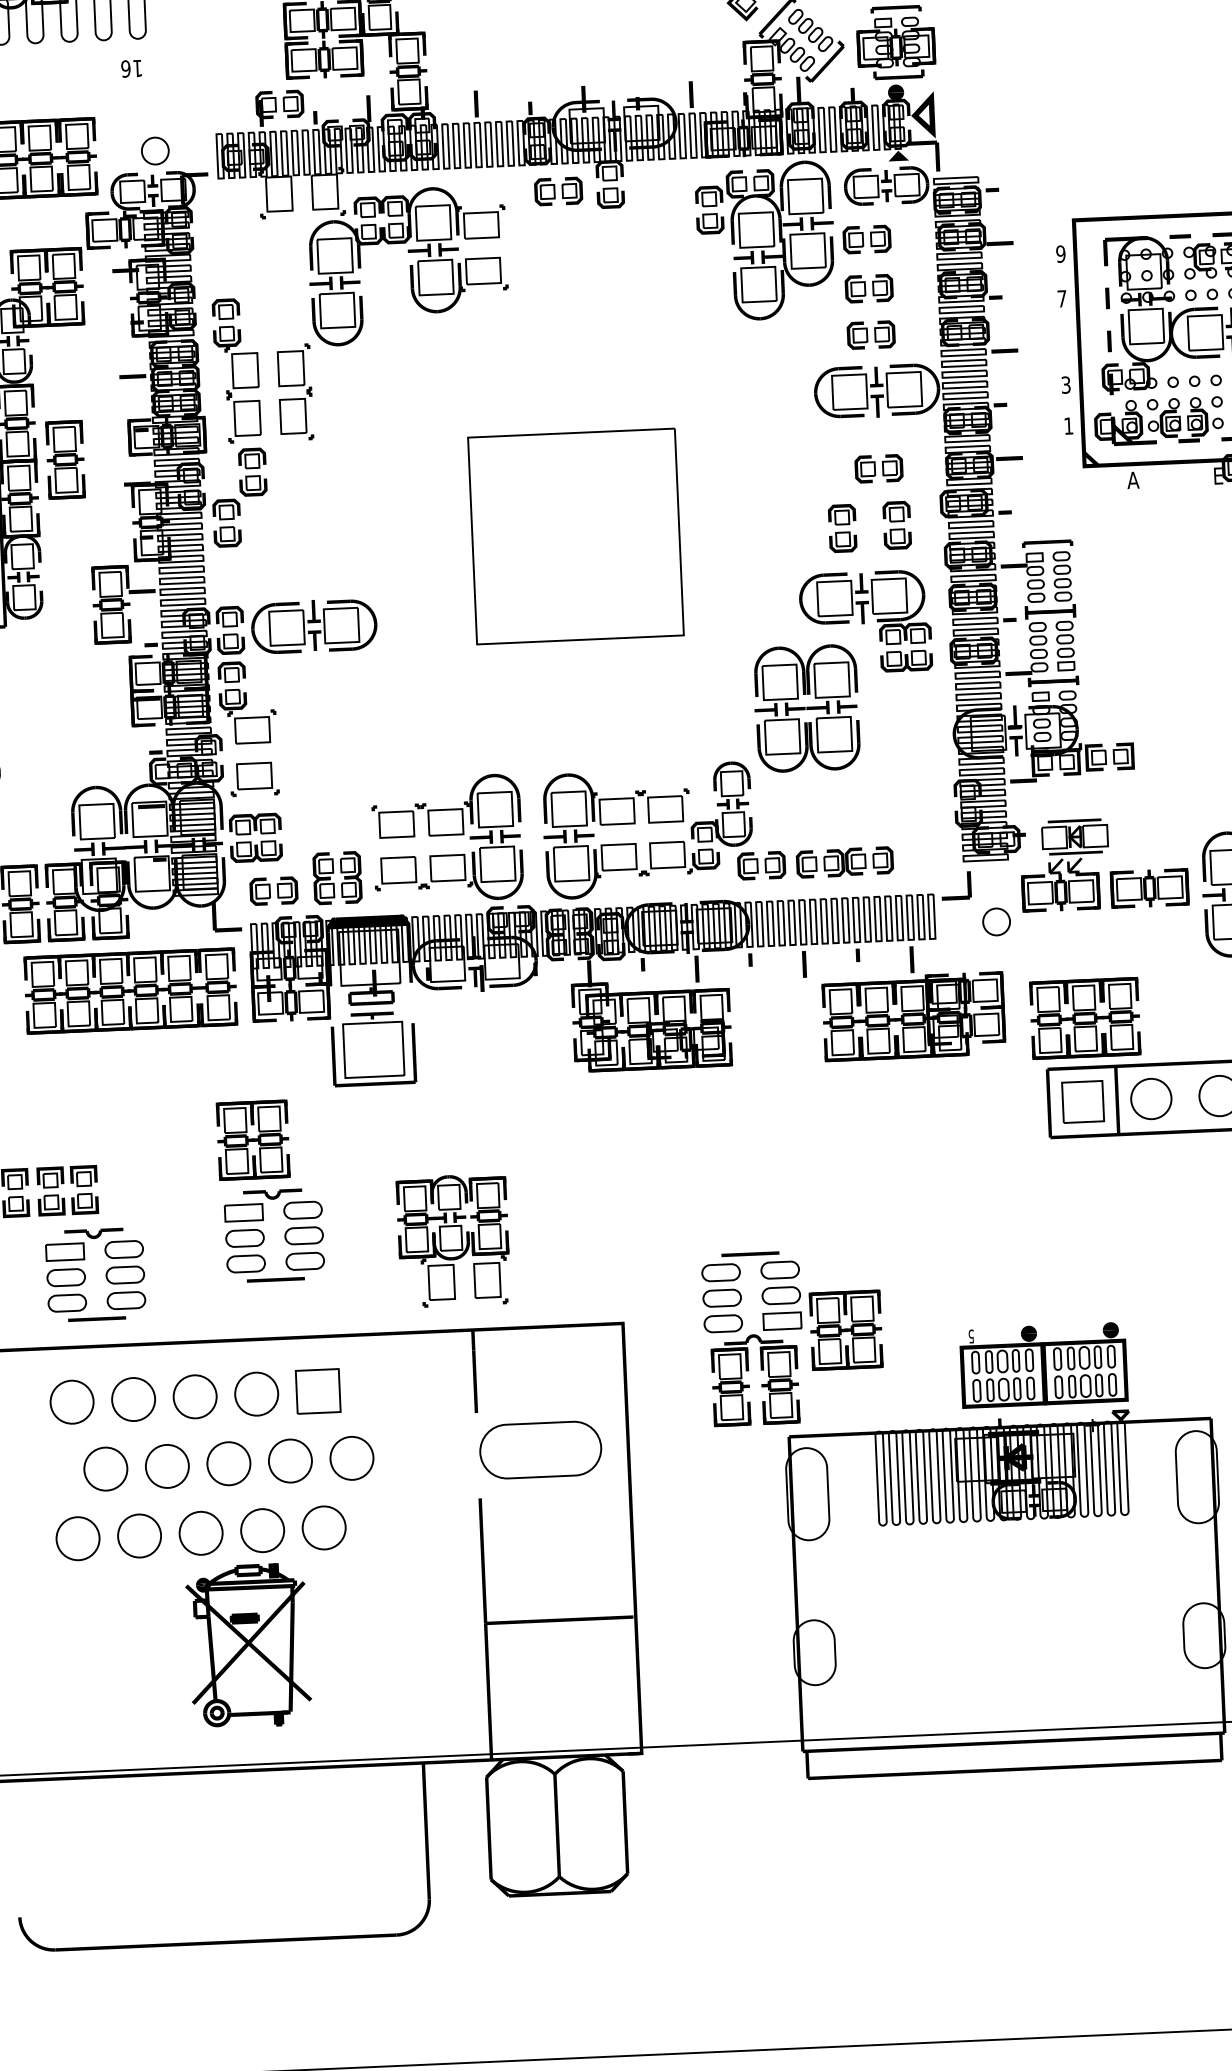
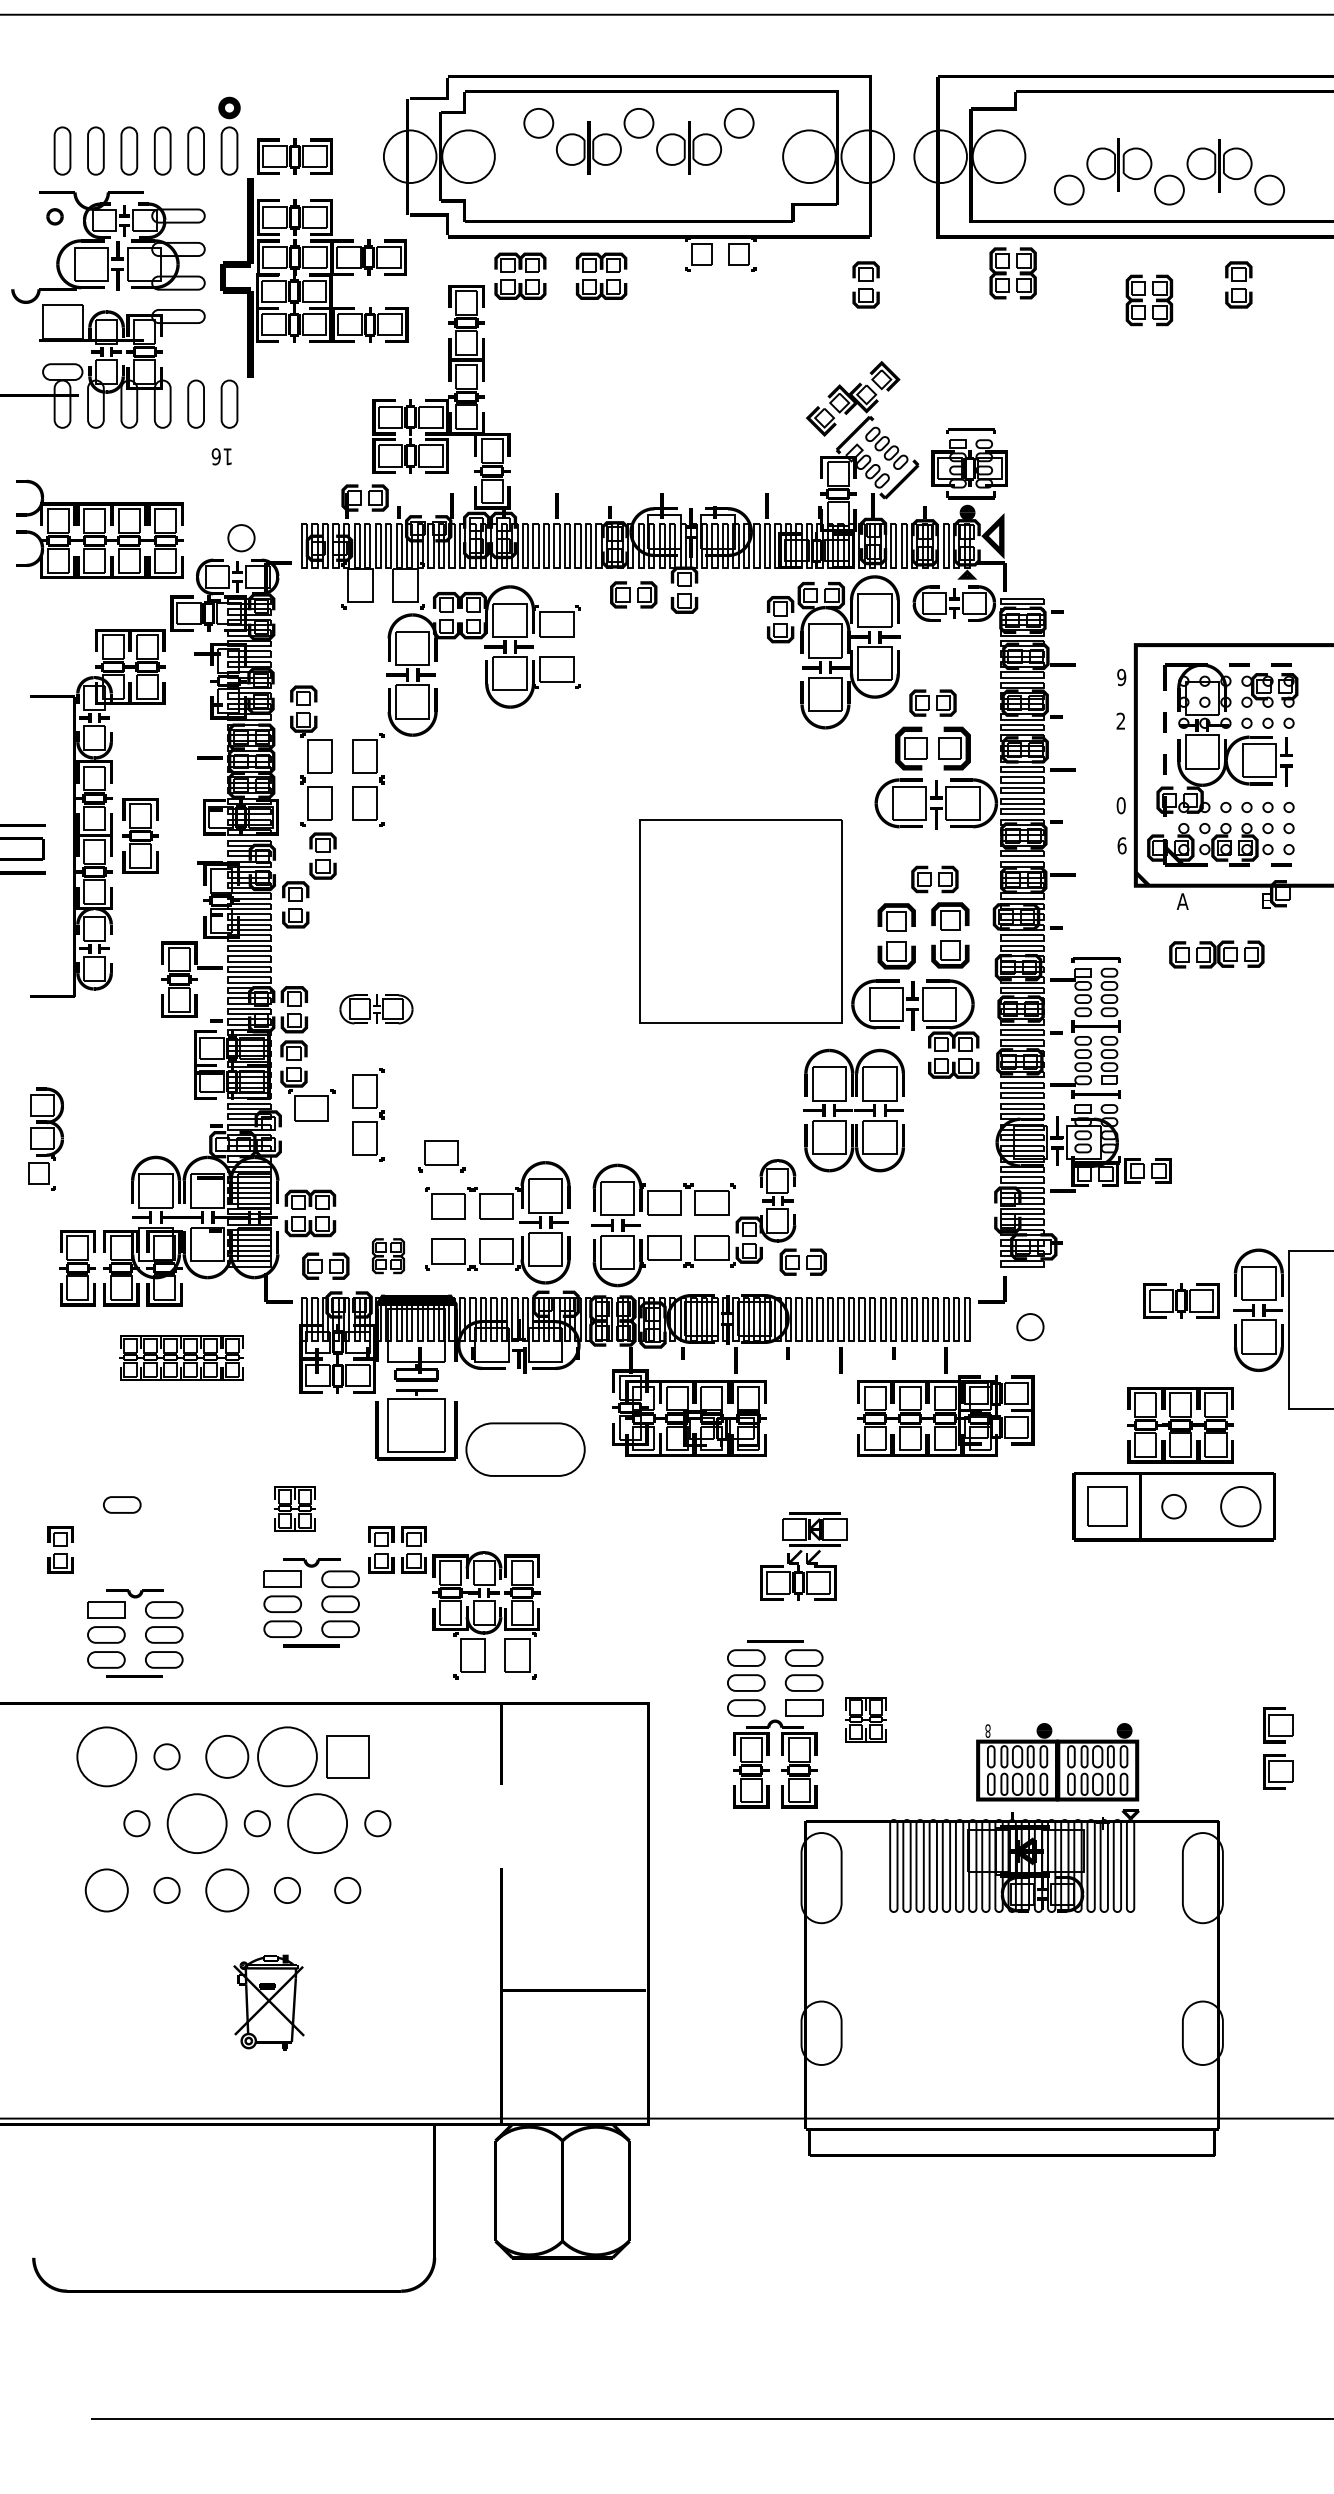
part: (866, 239) -> (932, 654), removed
text: (1061, 298) -> (1120, 720), 7 -> 2
part: (870, 335) -> (932, 748), size x1.6
text: (1065, 384) -> (1120, 805), 3 -> 0
text: (1068, 425) -> (1121, 845), 1 -> 6
part: (896, 525) -> (949, 935), size x1.4
part: (842, 527) -> (896, 935), size x1.4
part: (575, 536) -> (740, 921), moved
part: (314, 625) -> (376, 1008), size x0.6
part: (310, 734) -> (368, 1114), added
part: (254, 779) -> (441, 1156), moved
part: (844, 862) -> (1216, 954), moved
part: (1064, 865) -> (803, 1556), moved
part: (337, 877) -> (388, 1255), size x0.7
part: (130, 990) -> (181, 1357), size x0.6
part: (1084, 1018) -> (1180, 1425), moved
circle: (1150, 1098) -> (1173, 1506), size x0.6
part: (252, 1140) -> (294, 1508), size x0.6
part: (76, 1143) -> (122, 1504), added
part: (64, 1183) -> (394, 1542), moved
part: (845, 1330) -> (865, 1719), size x0.6
text: (970, 1335) -> (987, 1730), 5 -> 8
circle: (256, 1393) -> (287, 1756), size x1.4
circle: (134, 1399) -> (167, 1756), size x0.6
circle: (71, 1401) -> (106, 1756), size x1.4
part: (540, 1449) -> (525, 1449), moved
circle: (351, 1458) -> (377, 1823), size x0.6
circle: (290, 1460) -> (317, 1823), size x1.4
circle: (229, 1463) -> (257, 1823), size x0.6
circle: (167, 1466) -> (197, 1823), size x1.4
circle: (105, 1468) -> (136, 1823), size x0.6
circle: (323, 1528) -> (347, 1890), size x0.6
circle: (262, 1530) -> (287, 1890), size x0.6
circle: (140, 1536) -> (167, 1890), size x0.6
part: (248, 1645) -> (268, 2002), size x0.6

